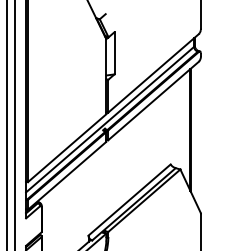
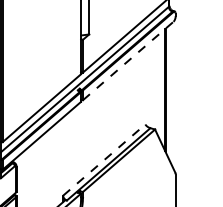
line: (153, 100) -> (128, 60), solid -> dashed
line: (130, 199) -> (105, 159), solid -> dashed

